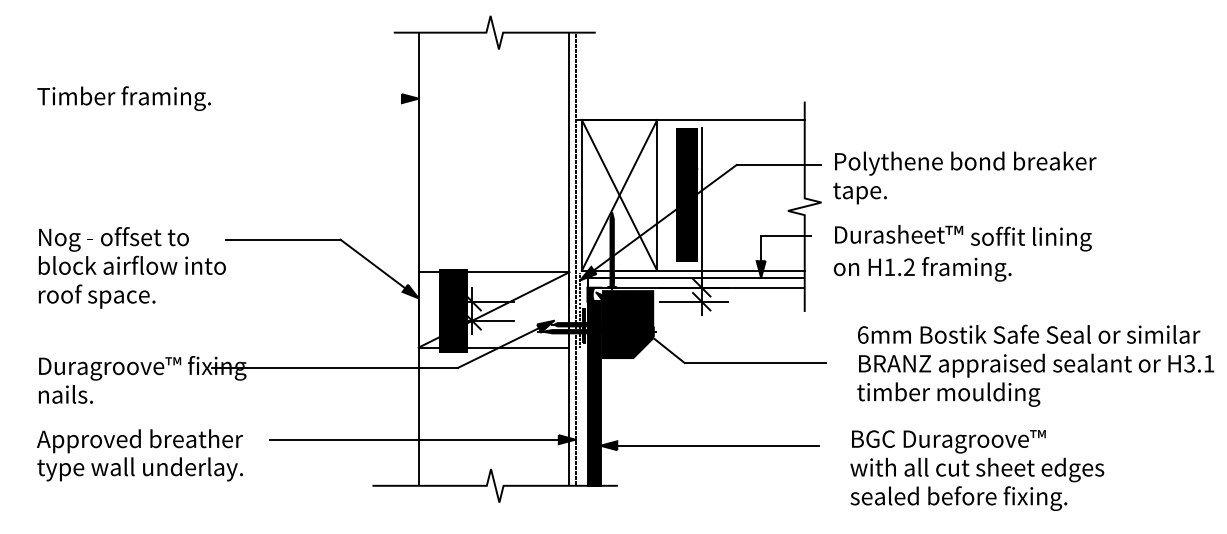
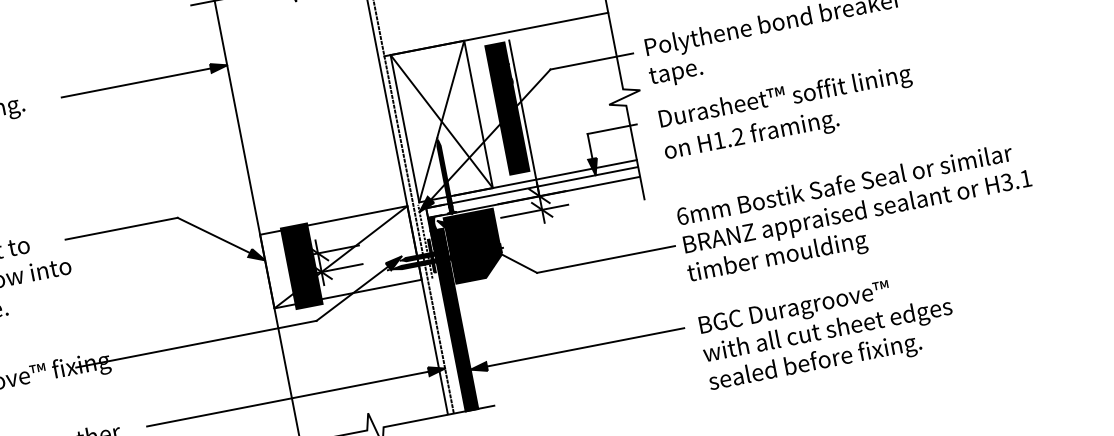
line: (333, 98) -> (143, 81), added
text: (1035, 365) -> (856, 213), moved
text: (977, 470) -> (828, 332), moved

